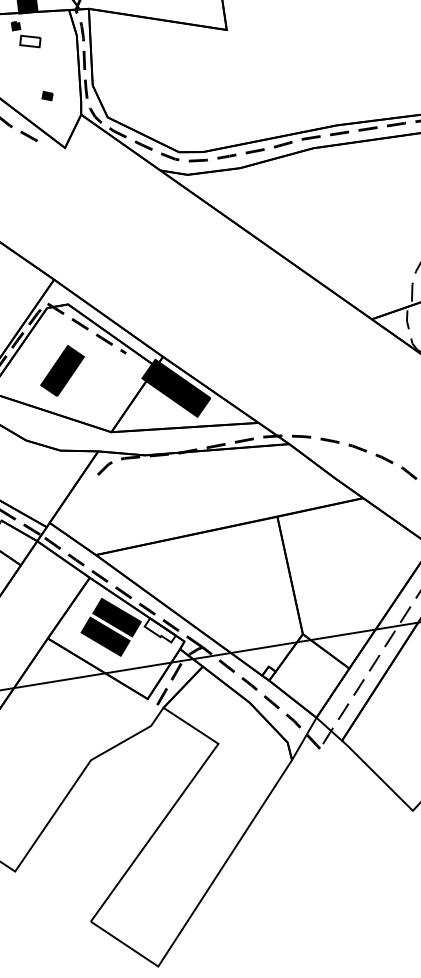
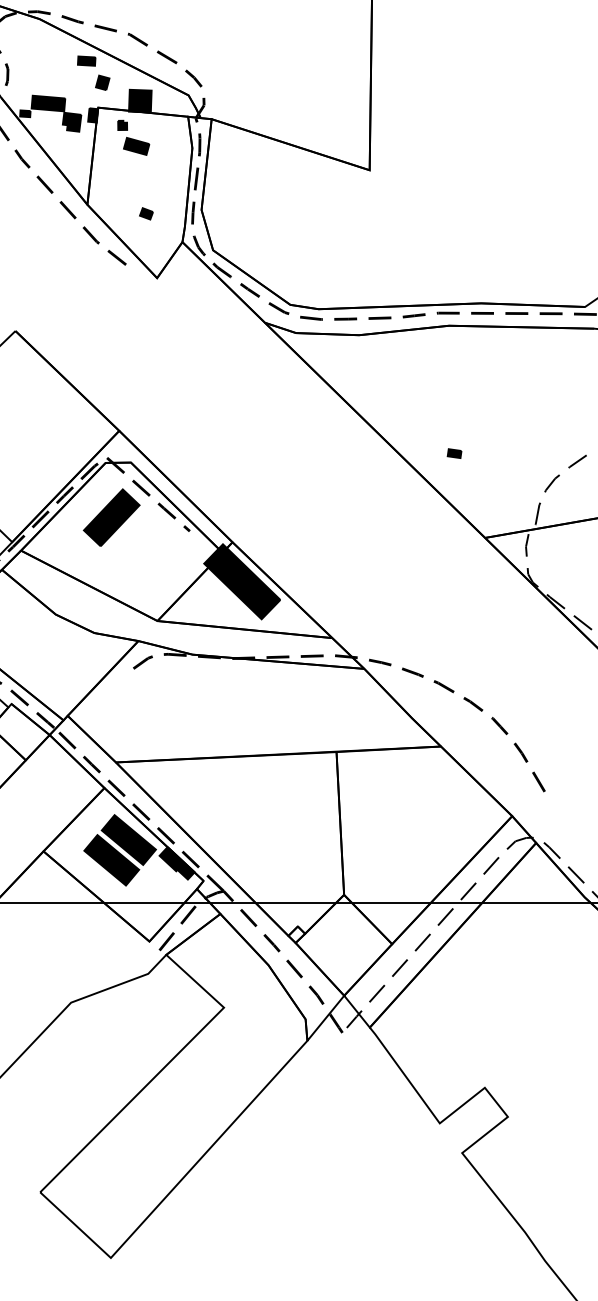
fill: (30, 40) -> (136, 145), added
part: (335, 253) -> (454, 453), added
part: (62, 370) -> (111, 517), moved
fill: (159, 630) -> (176, 863), added

